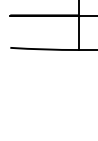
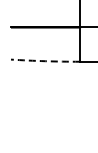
arc: (44, 49) -> (45, 61), solid -> dashed

